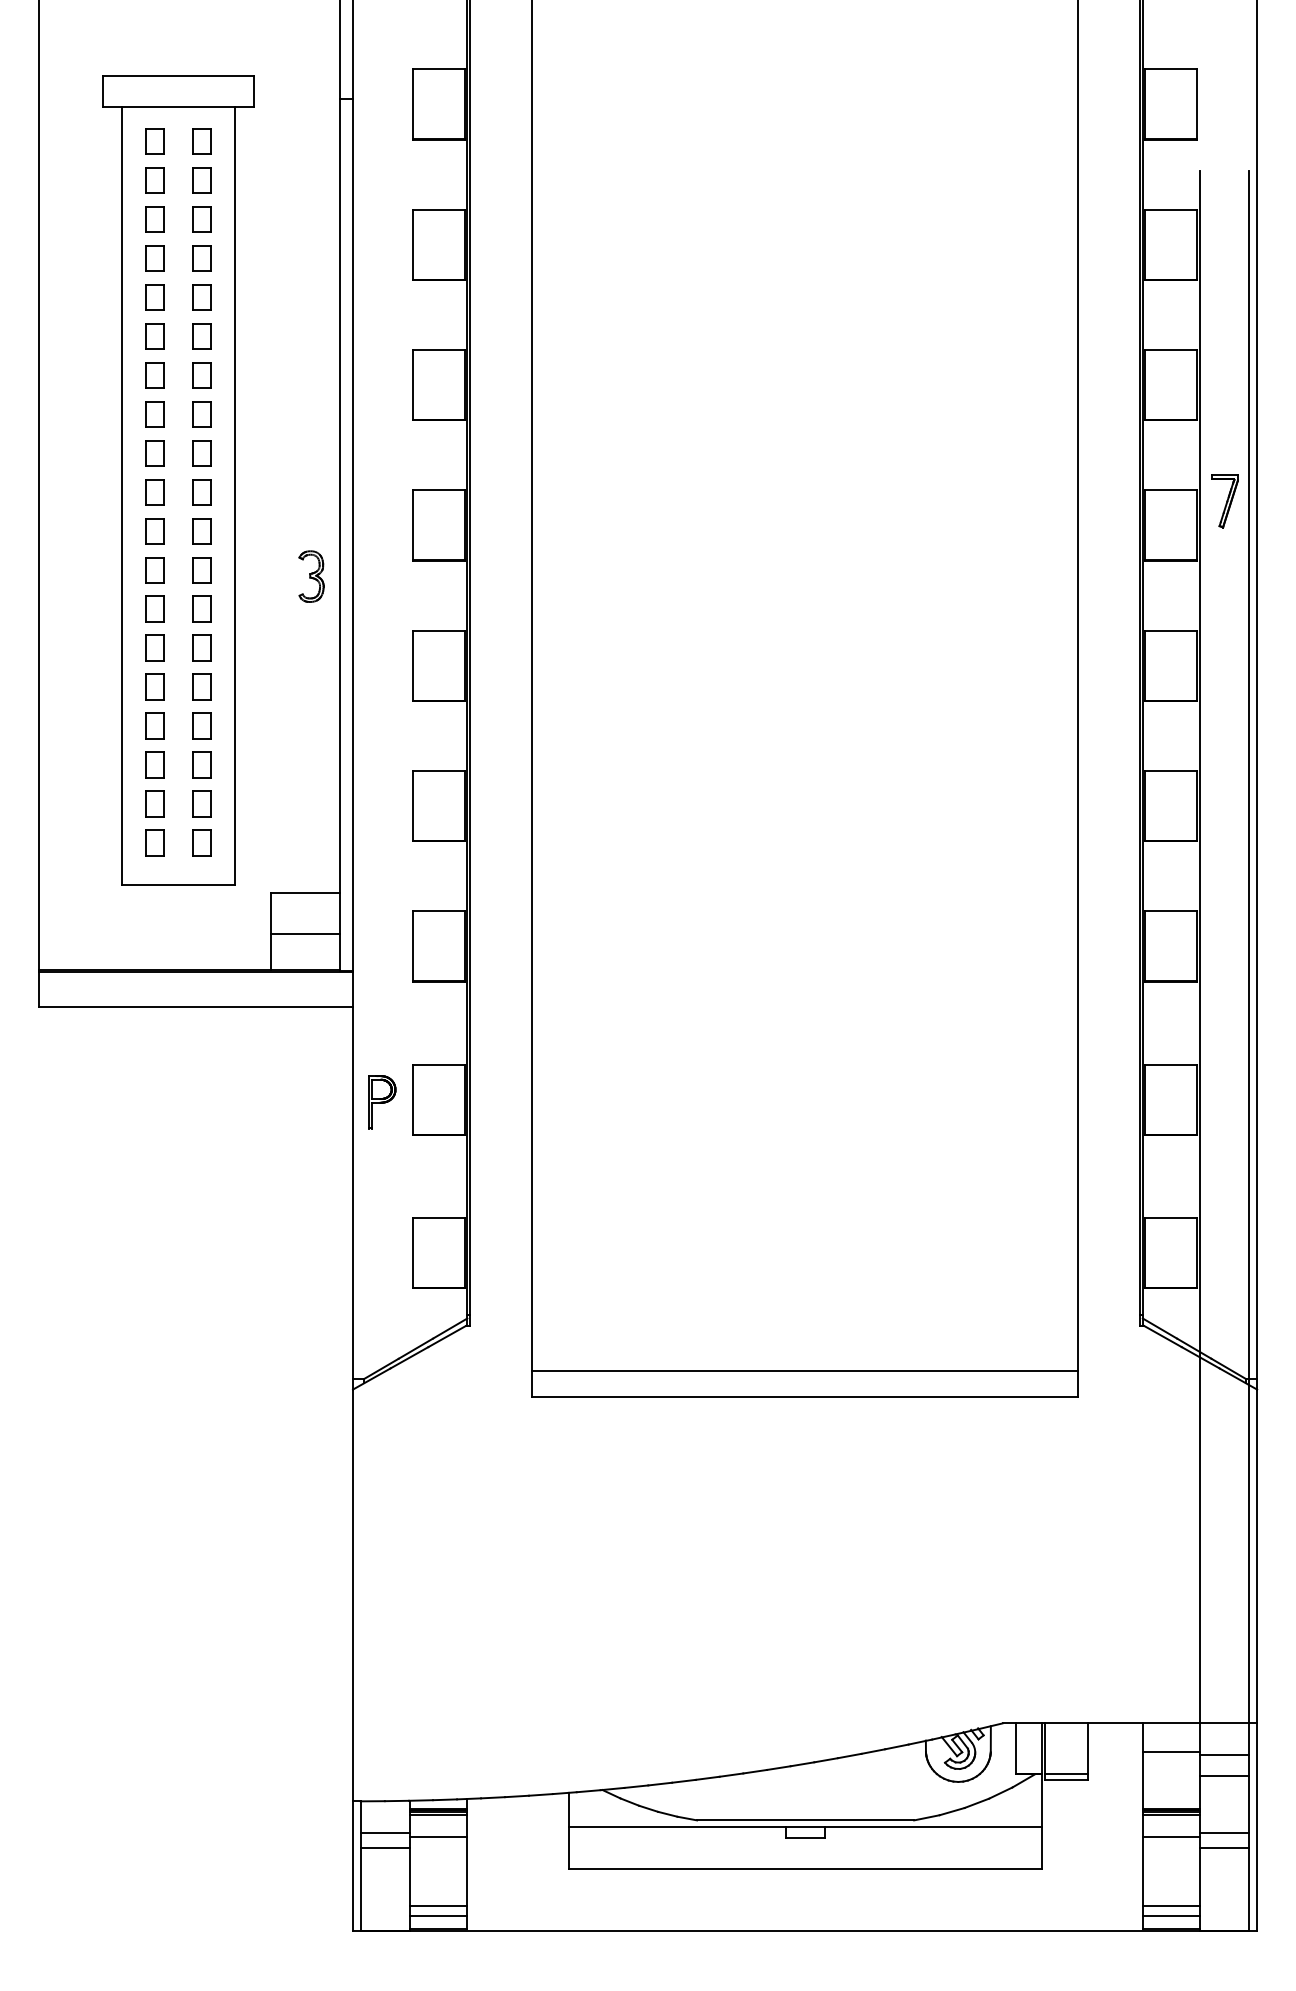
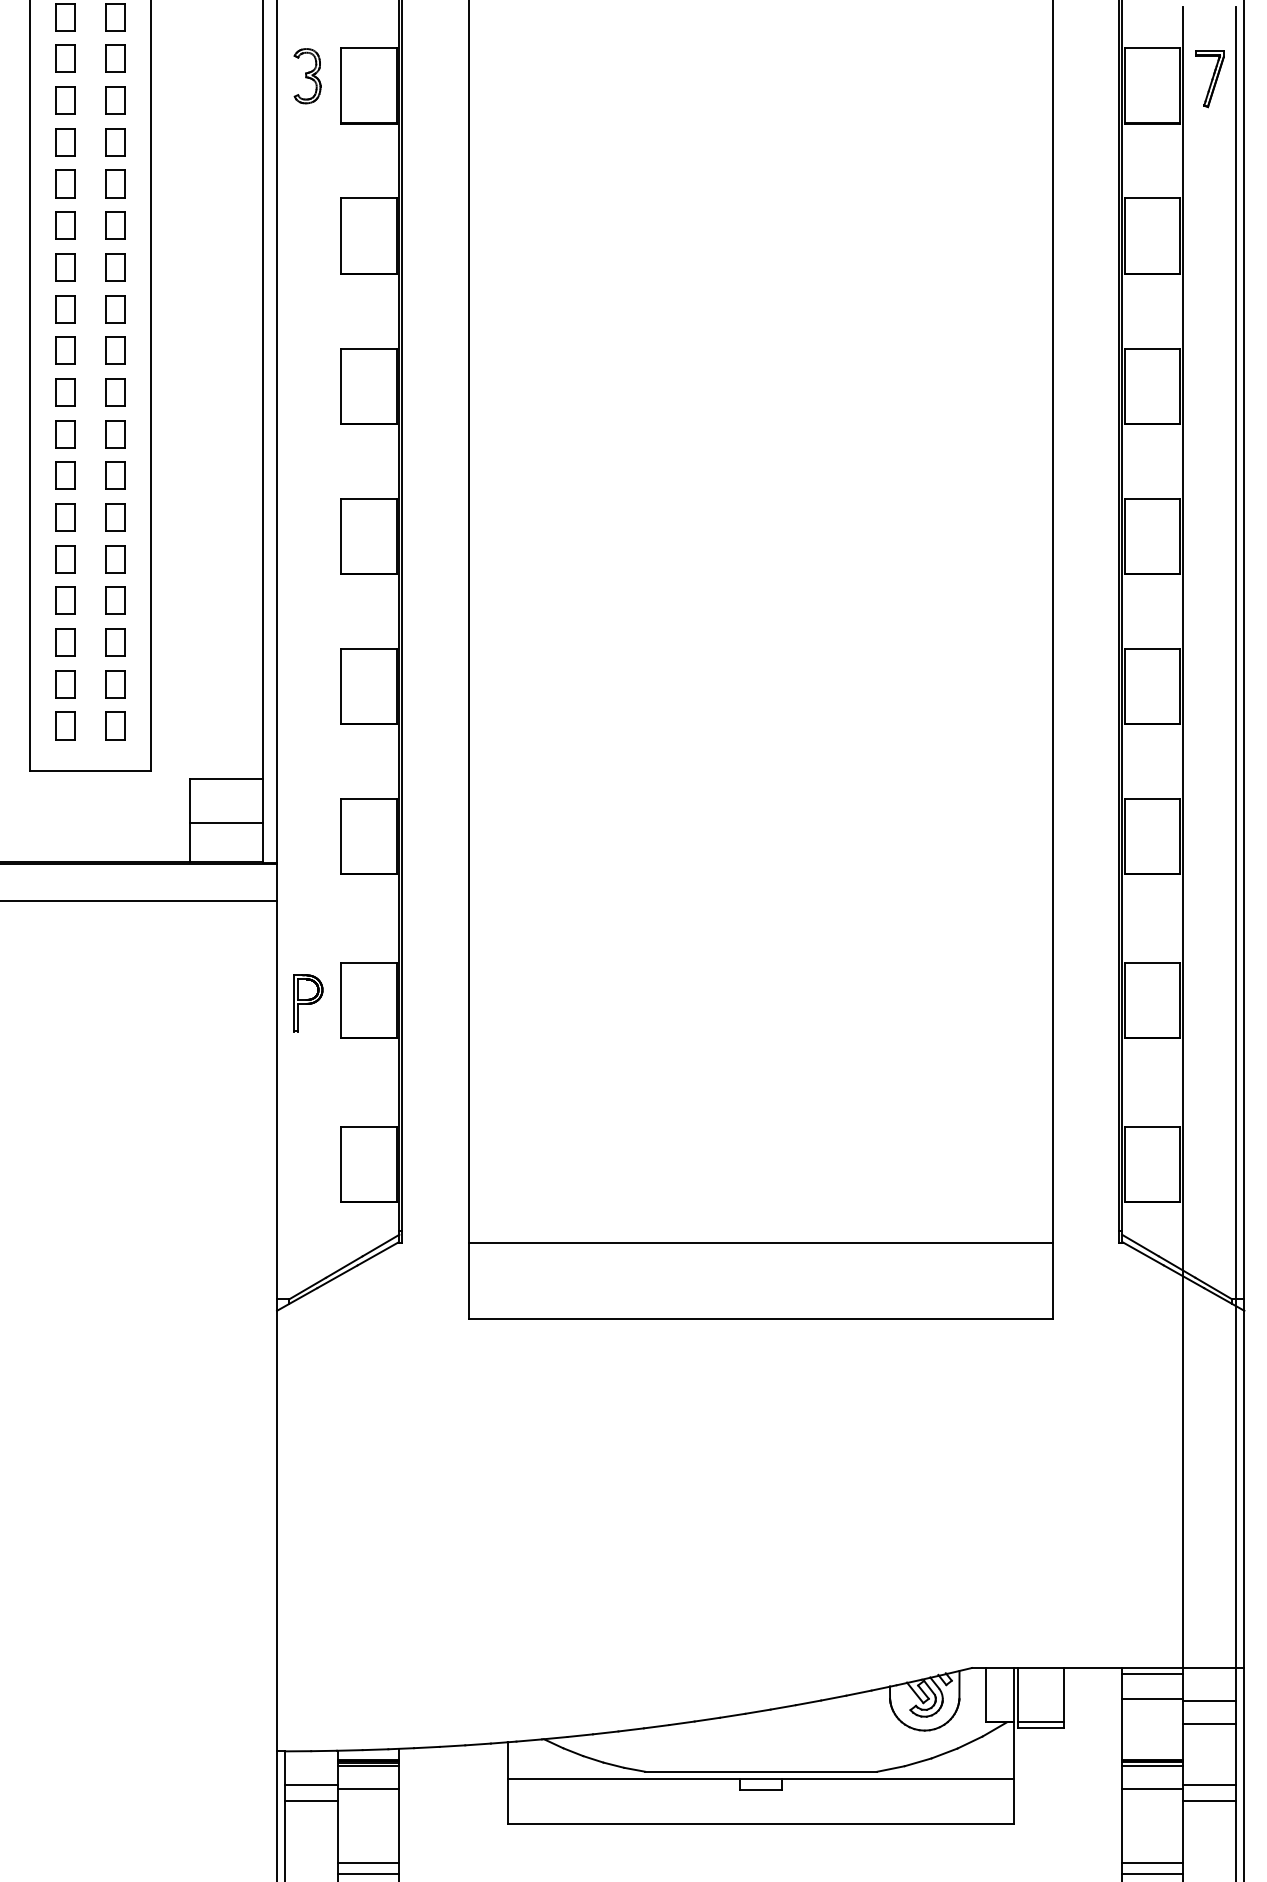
part: (1224, 501) -> (1209, 79), moved
part: (311, 576) -> (307, 76), moved
line: (804, 1371) -> (760, 1243), moved
line: (1170, 1728) -> (1151, 1673), added

